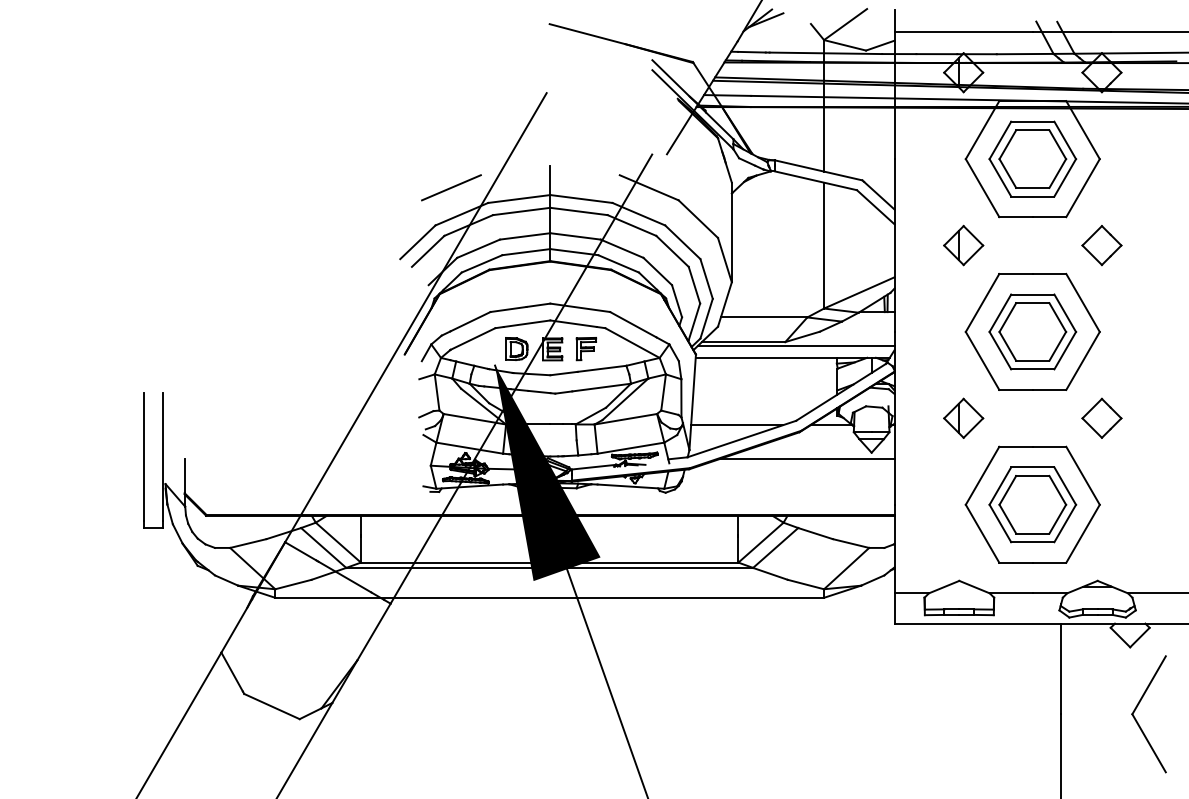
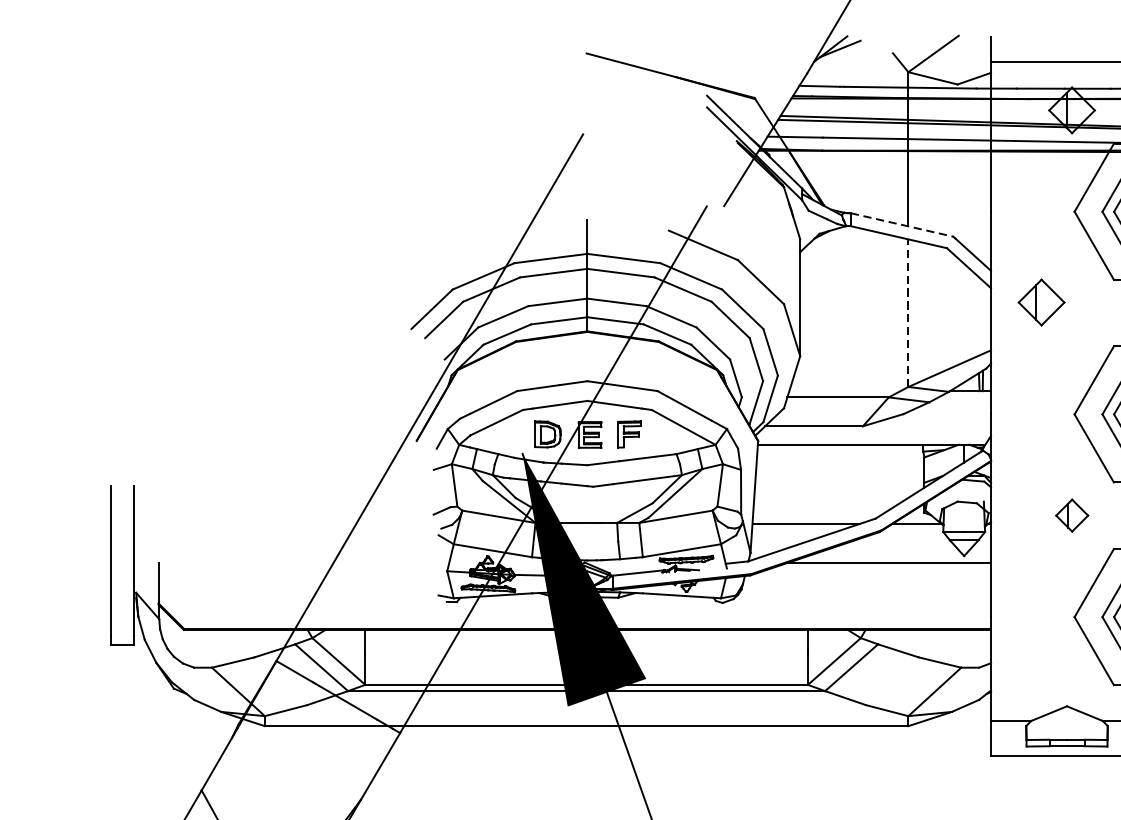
line: (818, 170) -> (901, 225), solid -> dashed
line: (451, 187) -> (471, 245), removed
line: (824, 245) -> (908, 313), solid -> dashed
part: (963, 245) -> (1041, 302), moved
line: (795, 346) -> (874, 431), removed
part: (963, 417) -> (1071, 514), size x0.7

